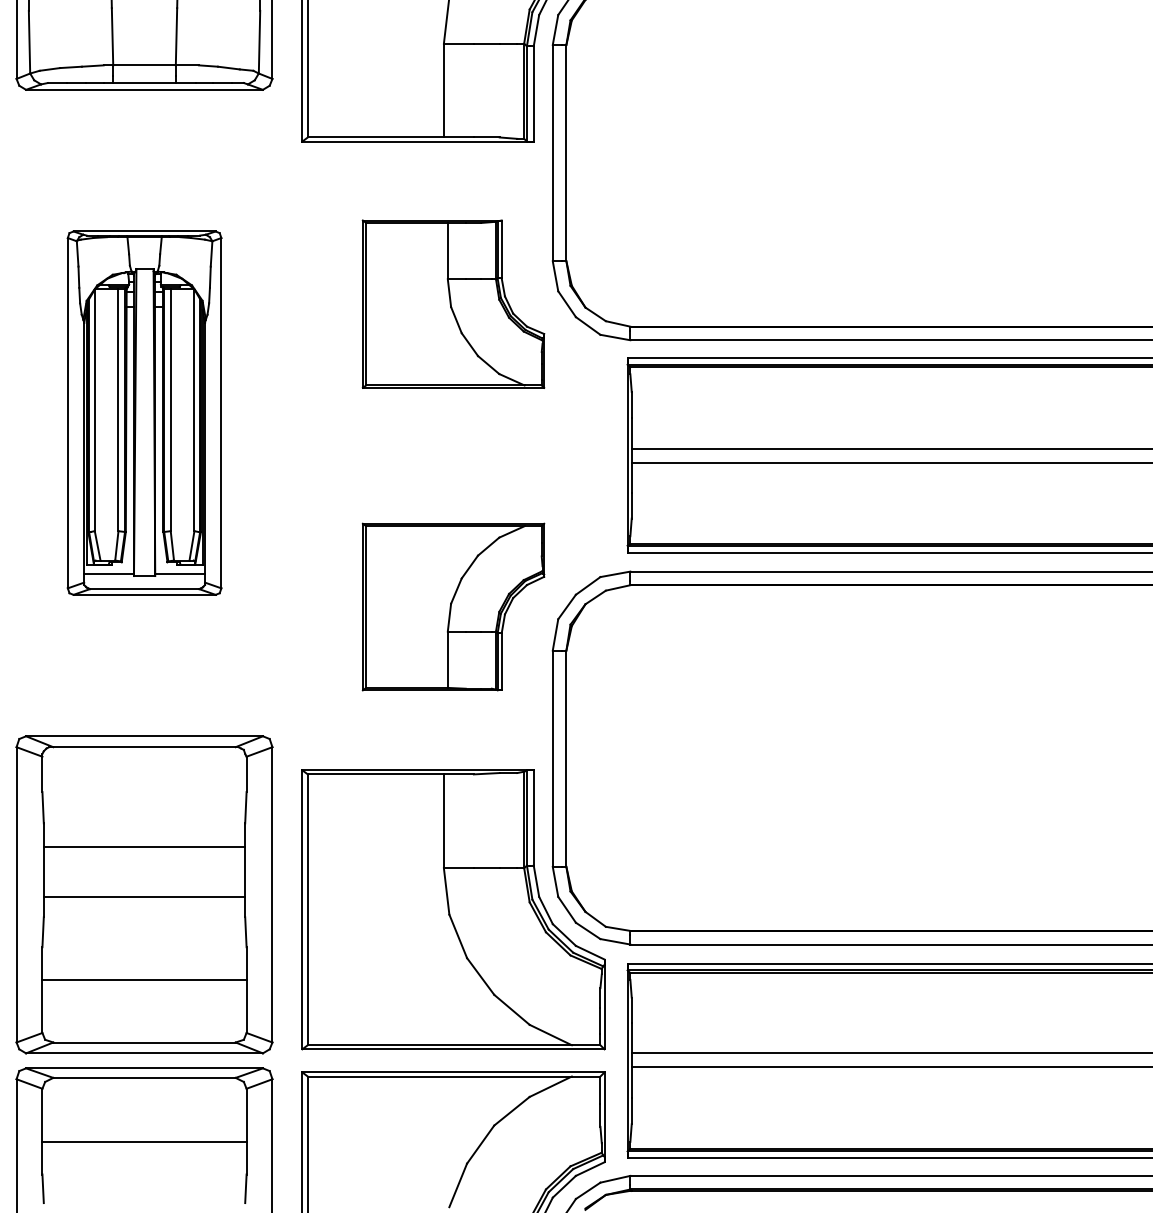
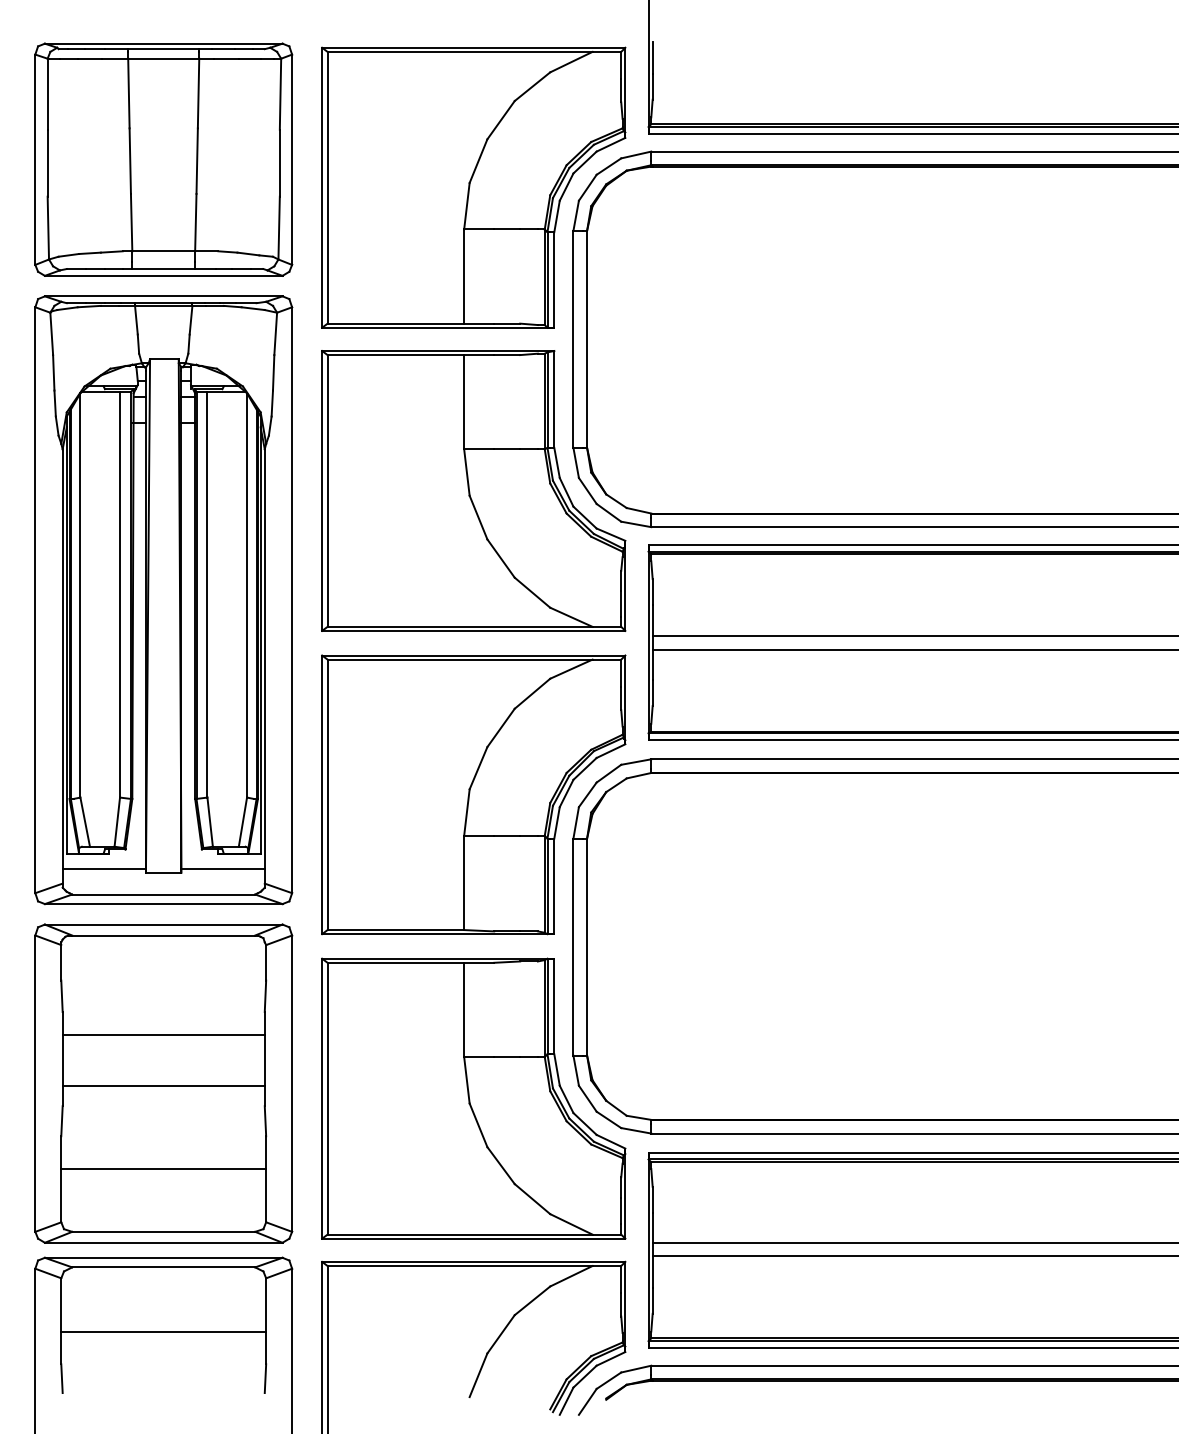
part: (453, 303) -> (473, 490), size x1.67
part: (144, 413) -> (163, 600), size x1.67
part: (453, 606) -> (473, 794), size x1.67

